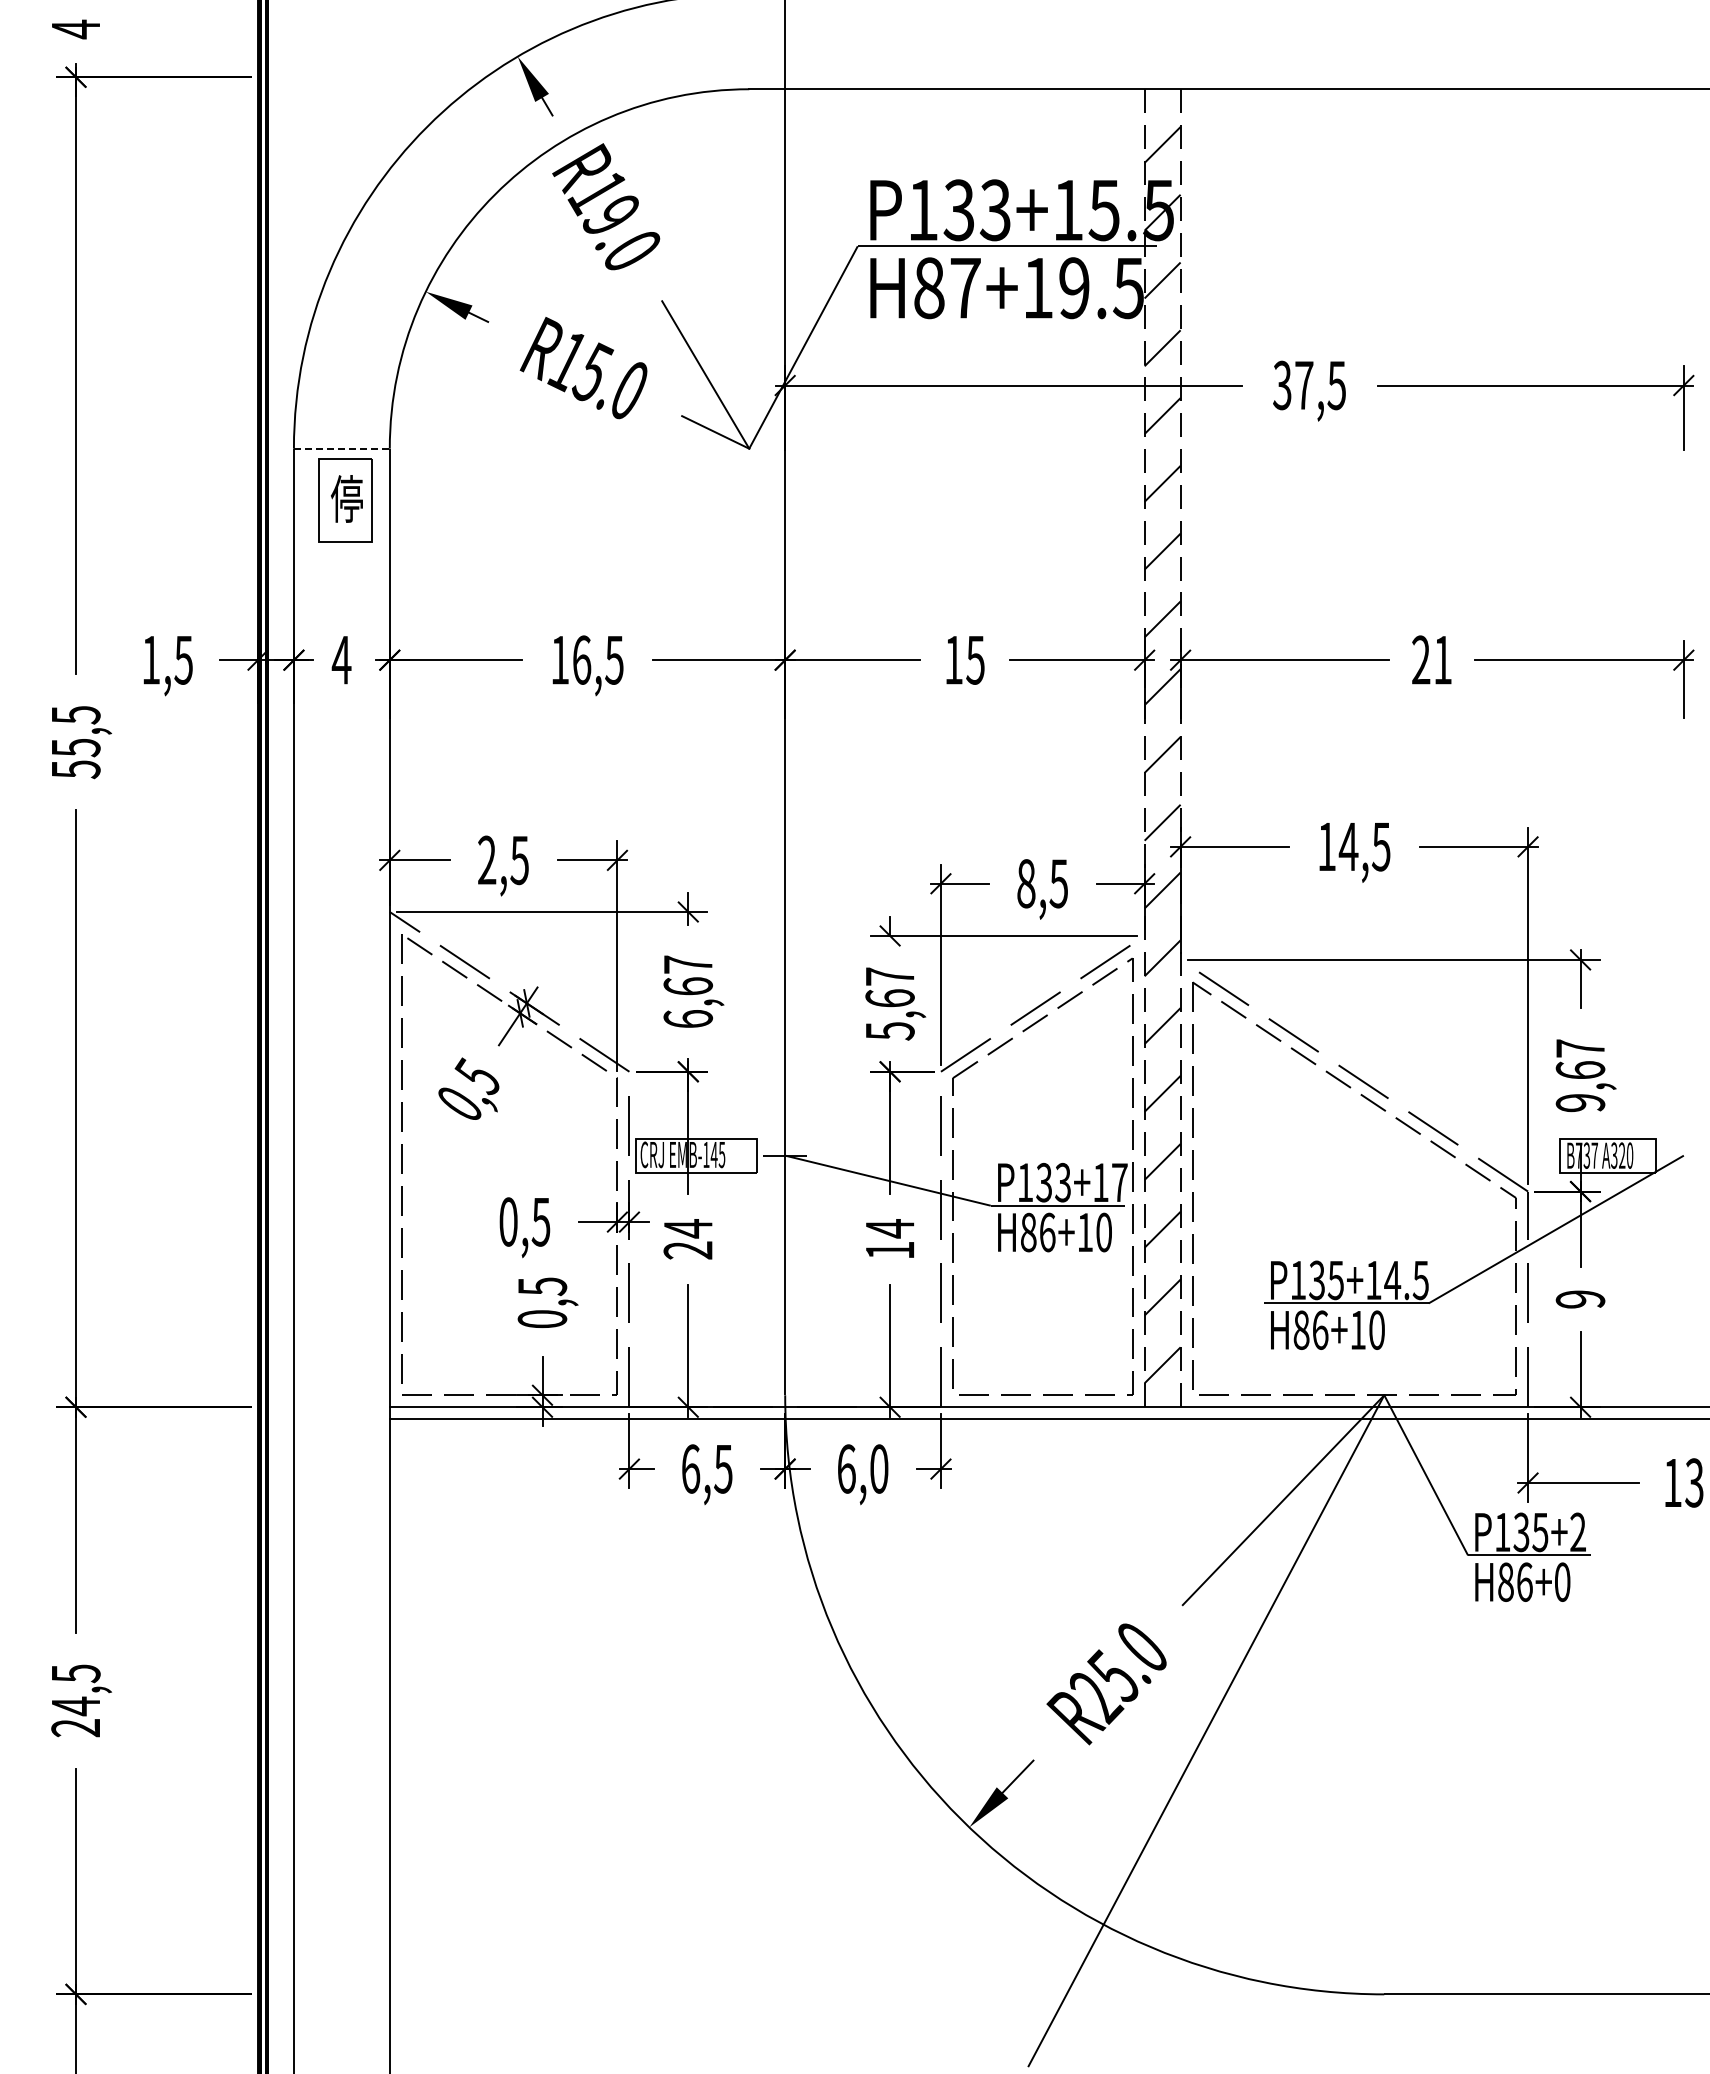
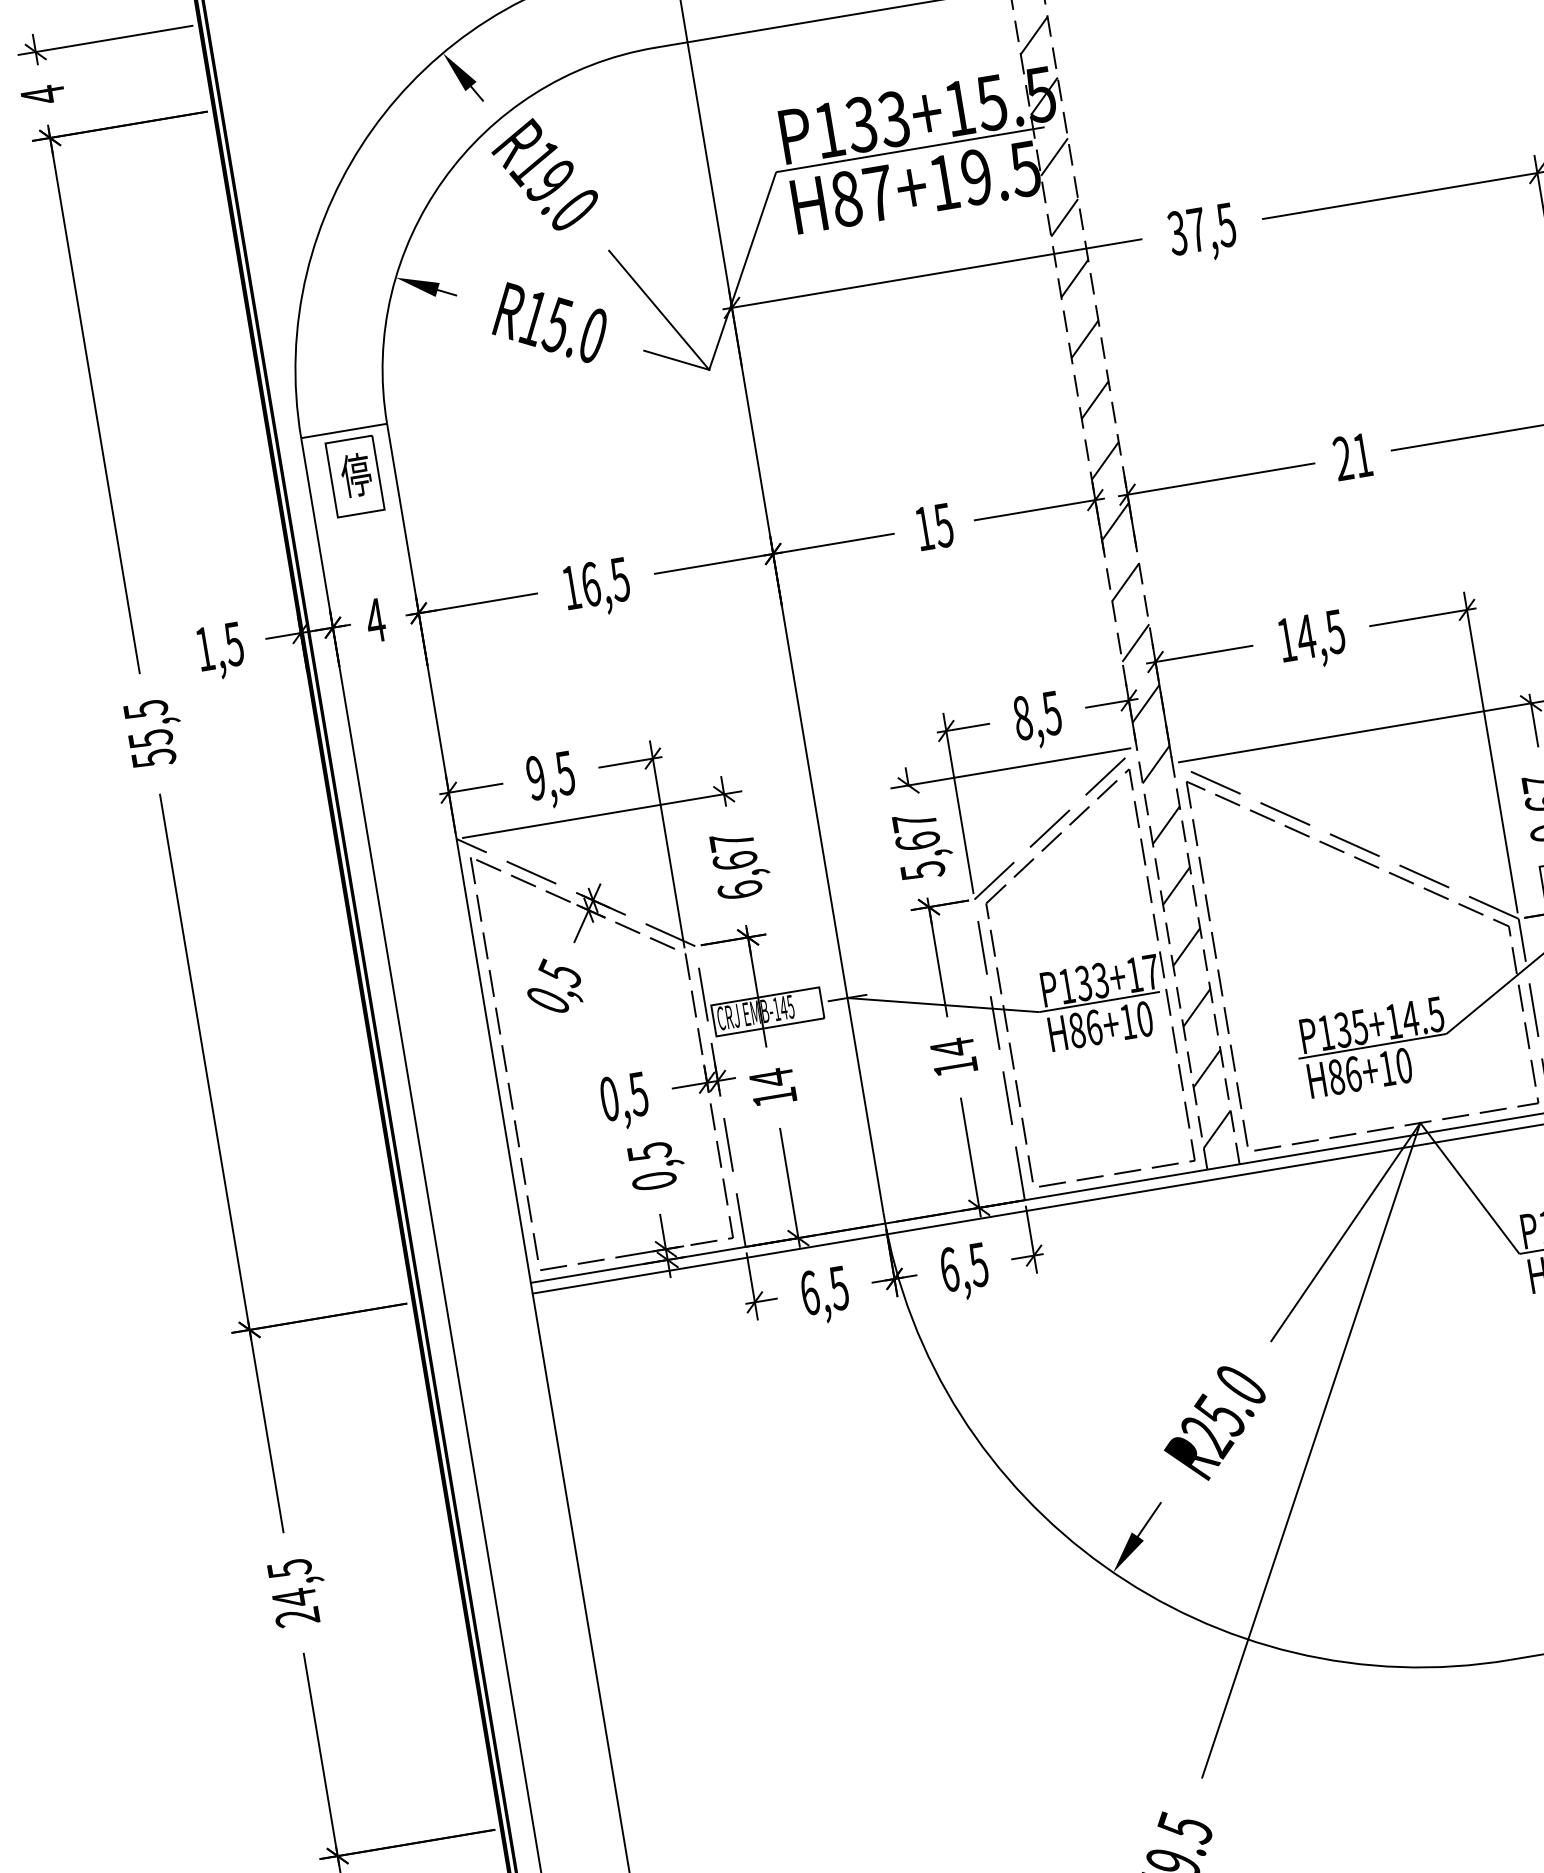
line: (341, 448) -> (343, 430), dashed -> solid
text: (487, 860) -> (536, 778), 2,5 -> 9,5
text: (687, 1250) -> (774, 1097), 24 -> 14
text: (878, 1468) -> (978, 1264), 6,0 -> 6,5

